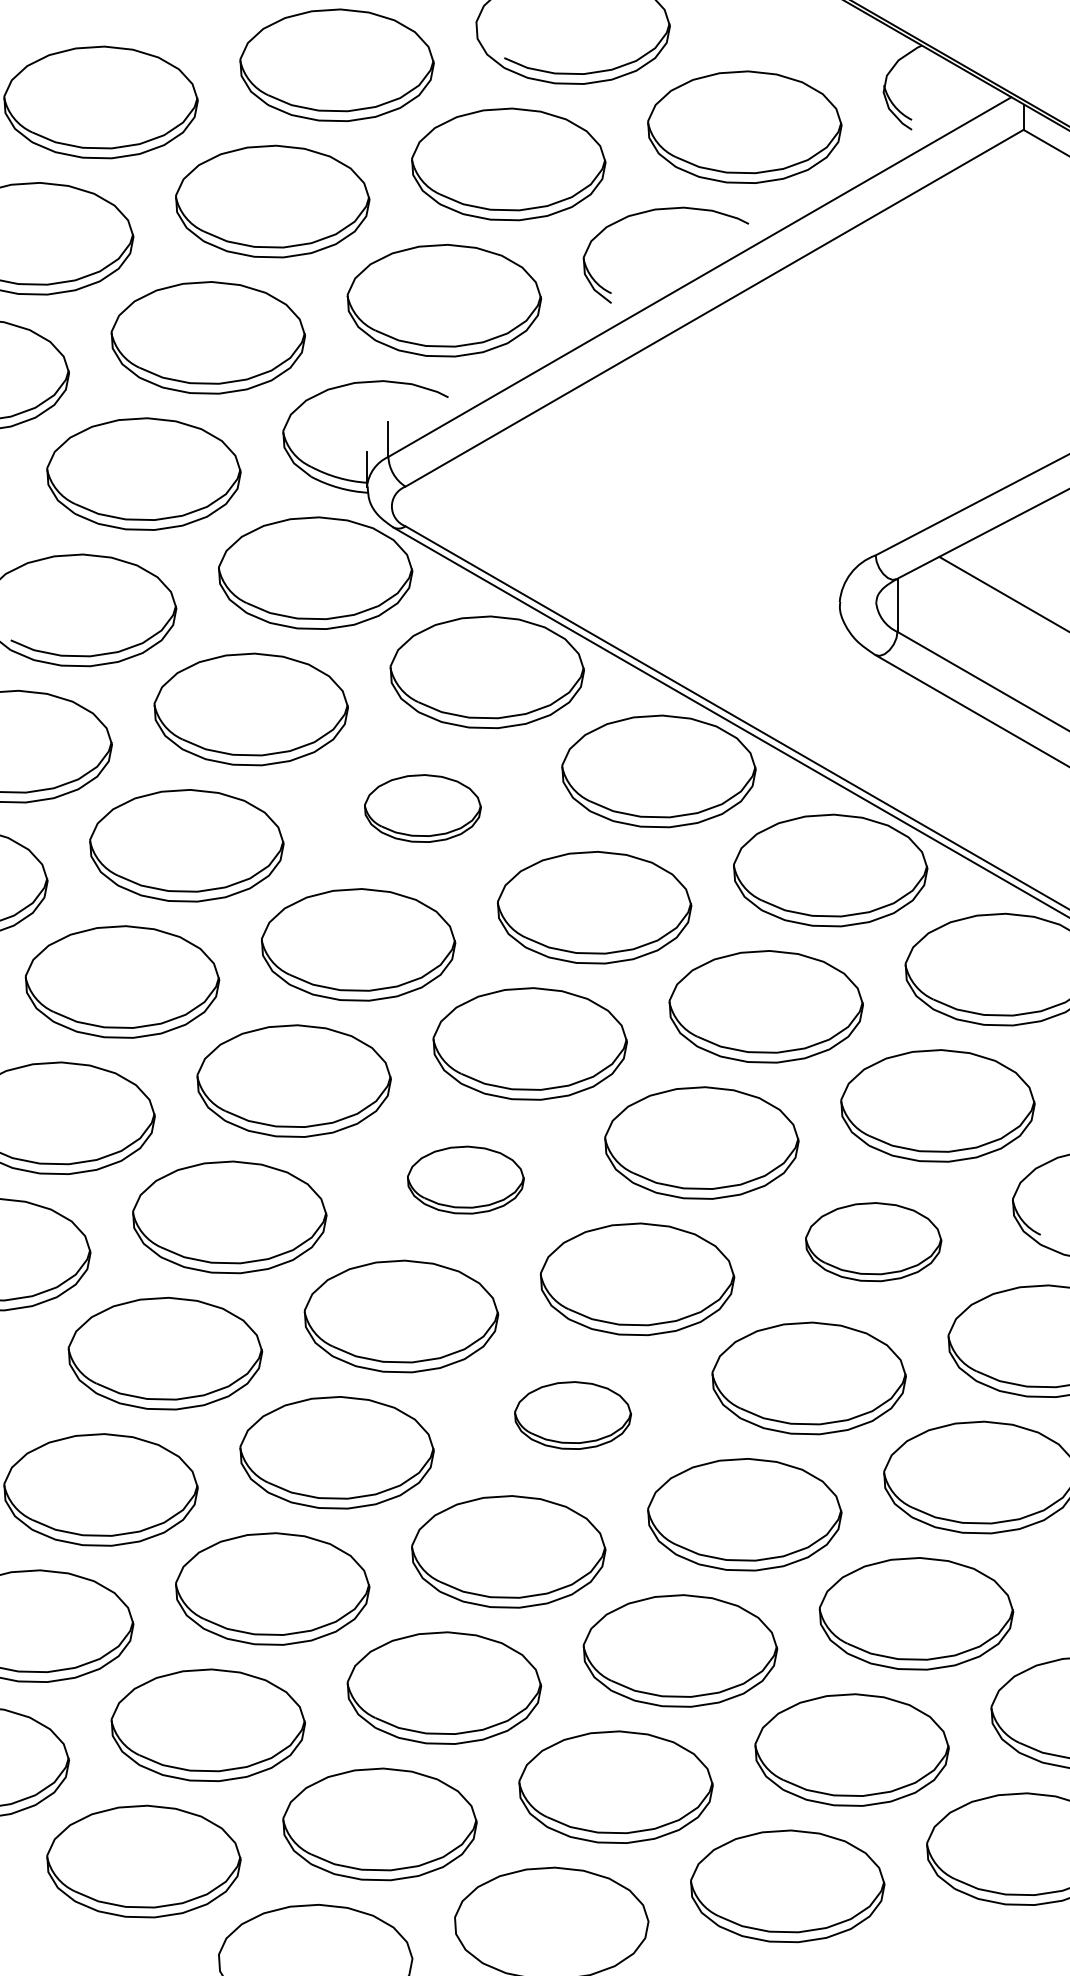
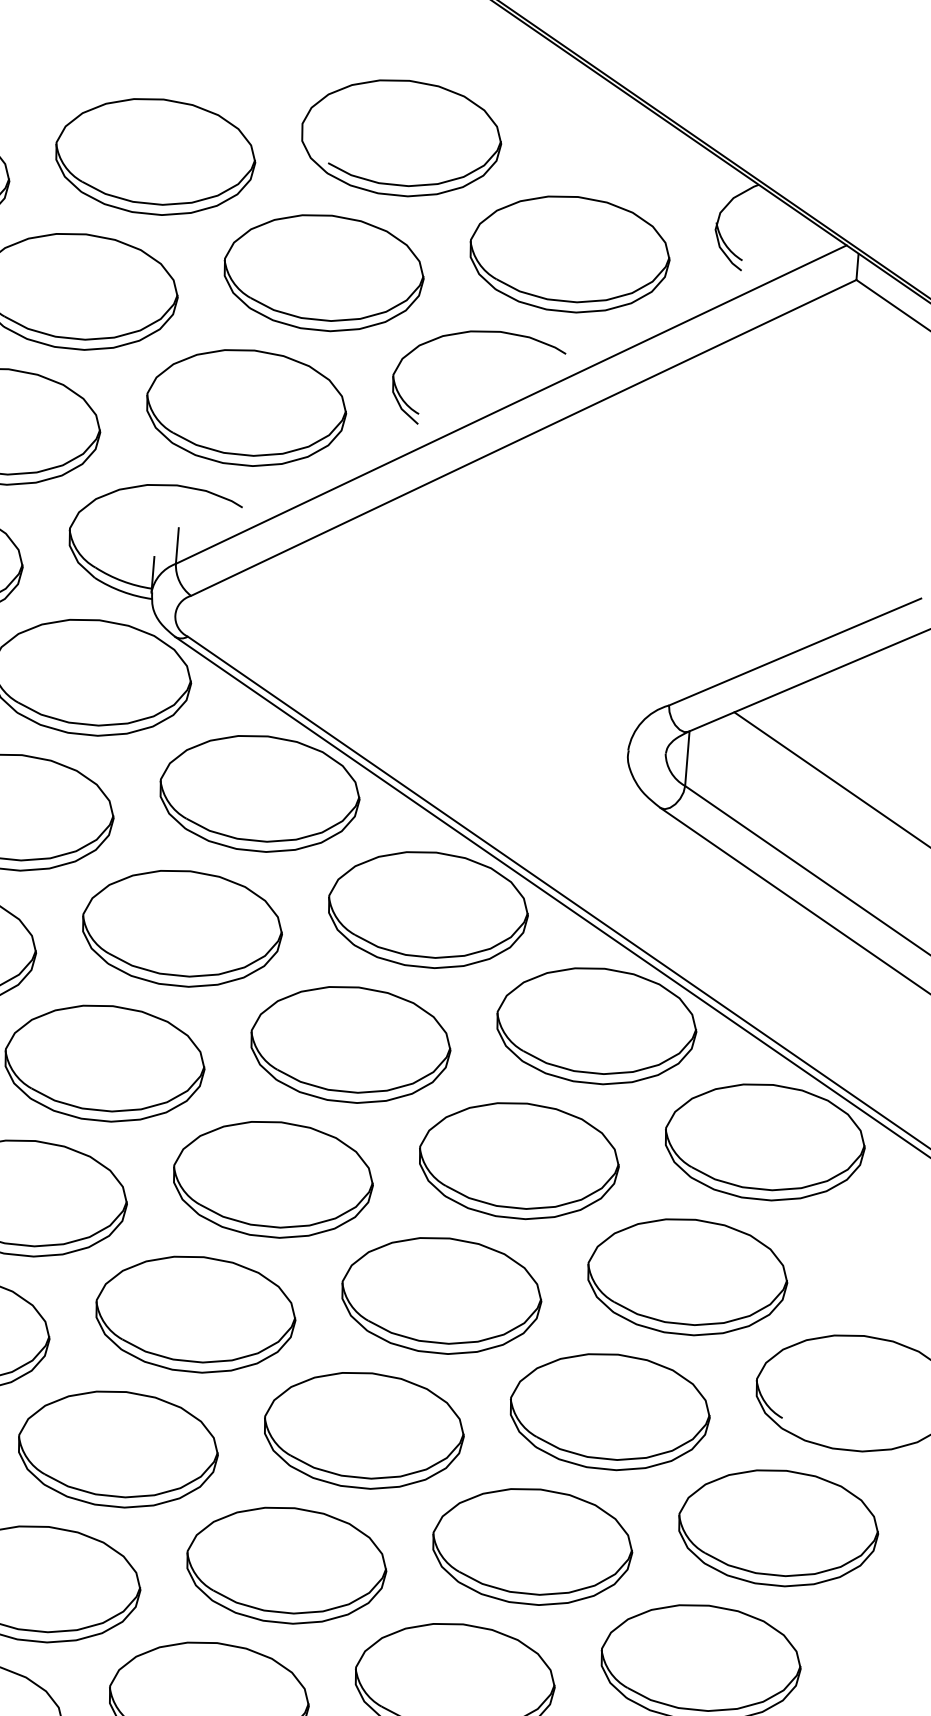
part: (422, 808) -> (181, 928), size x1.67
part: (465, 1179) -> (195, 1313), size x1.67
part: (873, 1241) -> (610, 1411), size x1.43
part: (572, 1415) -> (285, 1565), size x1.67

